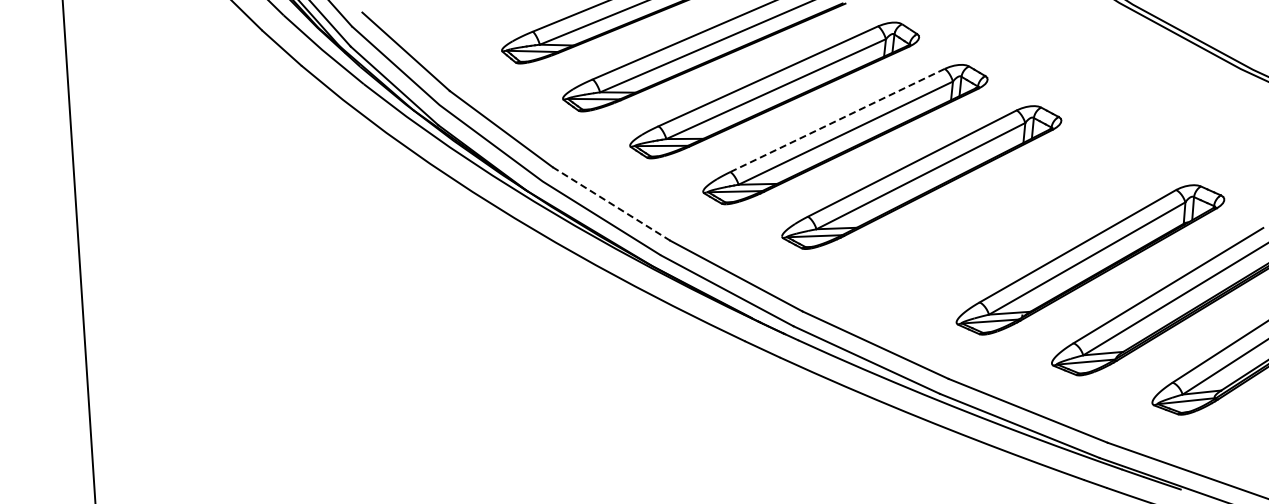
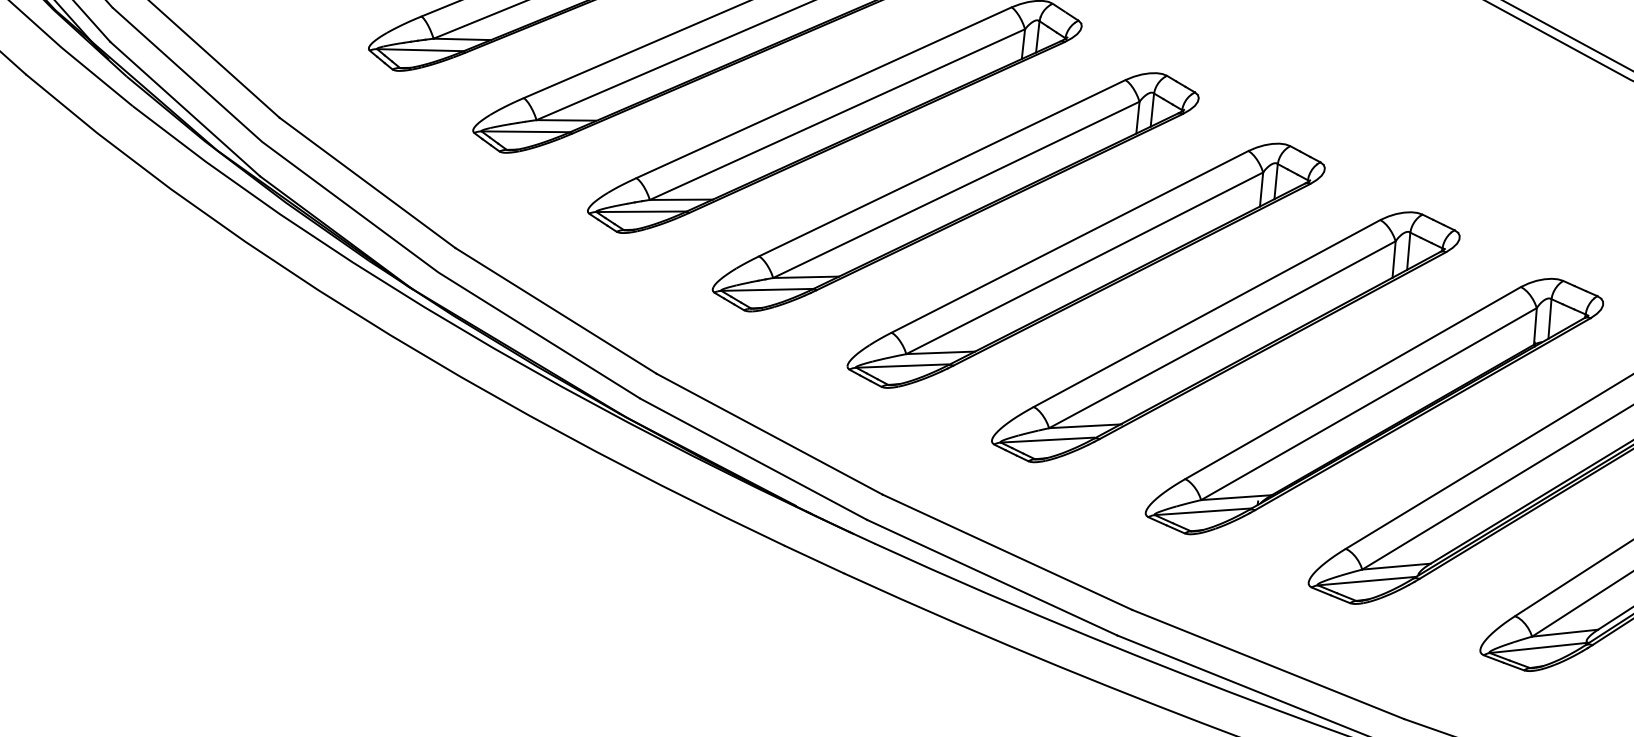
line: (837, 120) -> (942, 168), dashed -> solid
line: (611, 204) -> (555, 311), dashed -> solid
part: (1003, 219) -> (1225, 337), added

